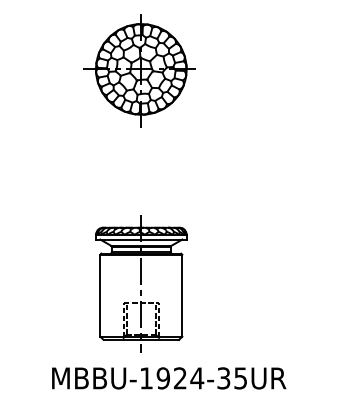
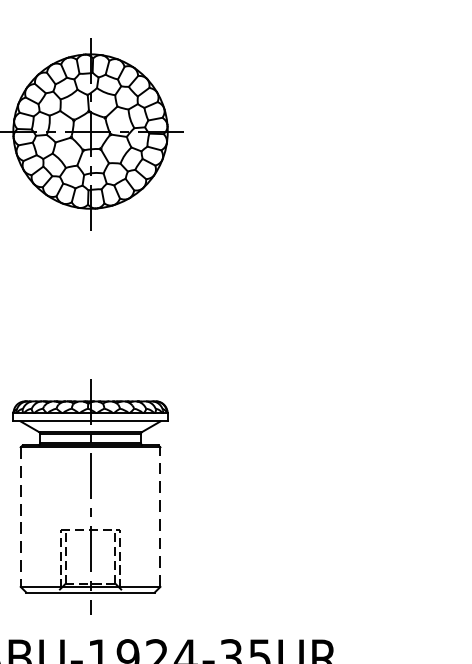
line: (100, 295) -> (20, 516), solid -> dashed
line: (182, 295) -> (160, 516), solid -> dashed

